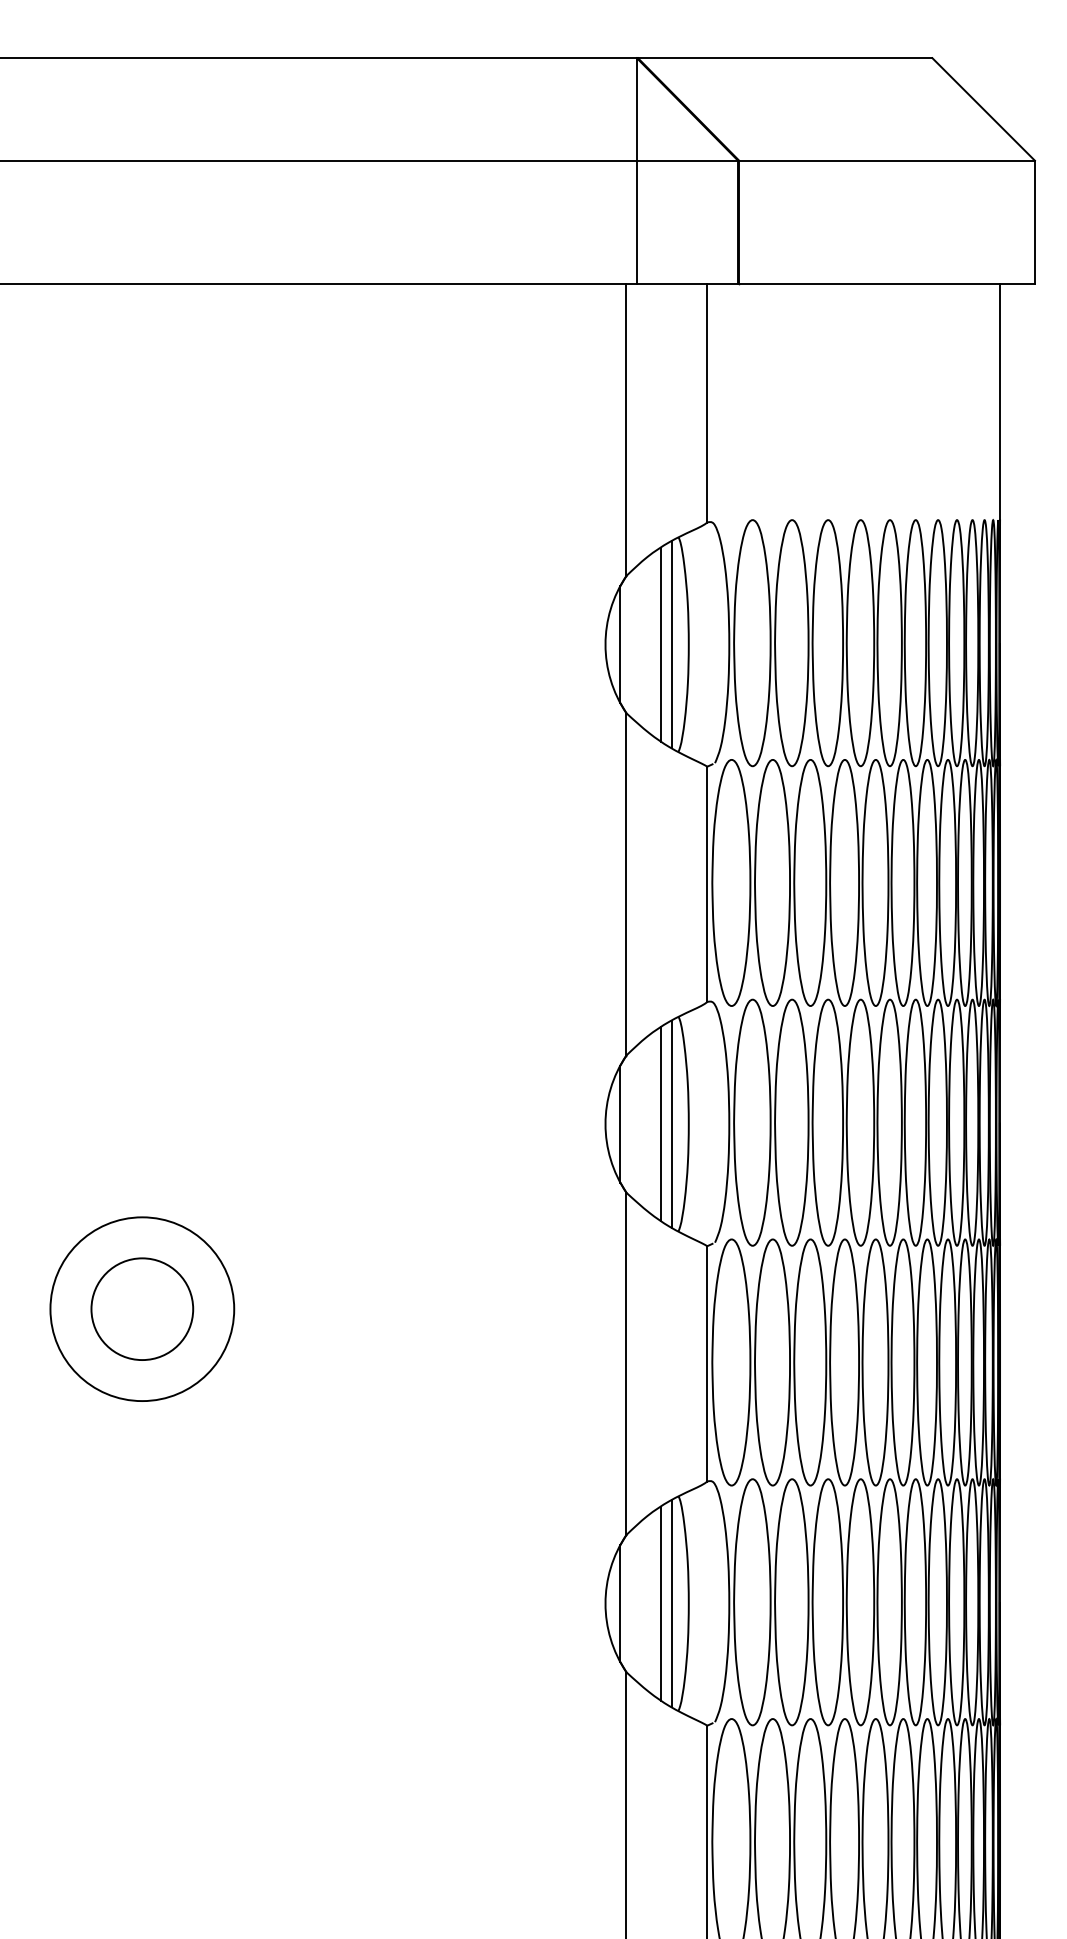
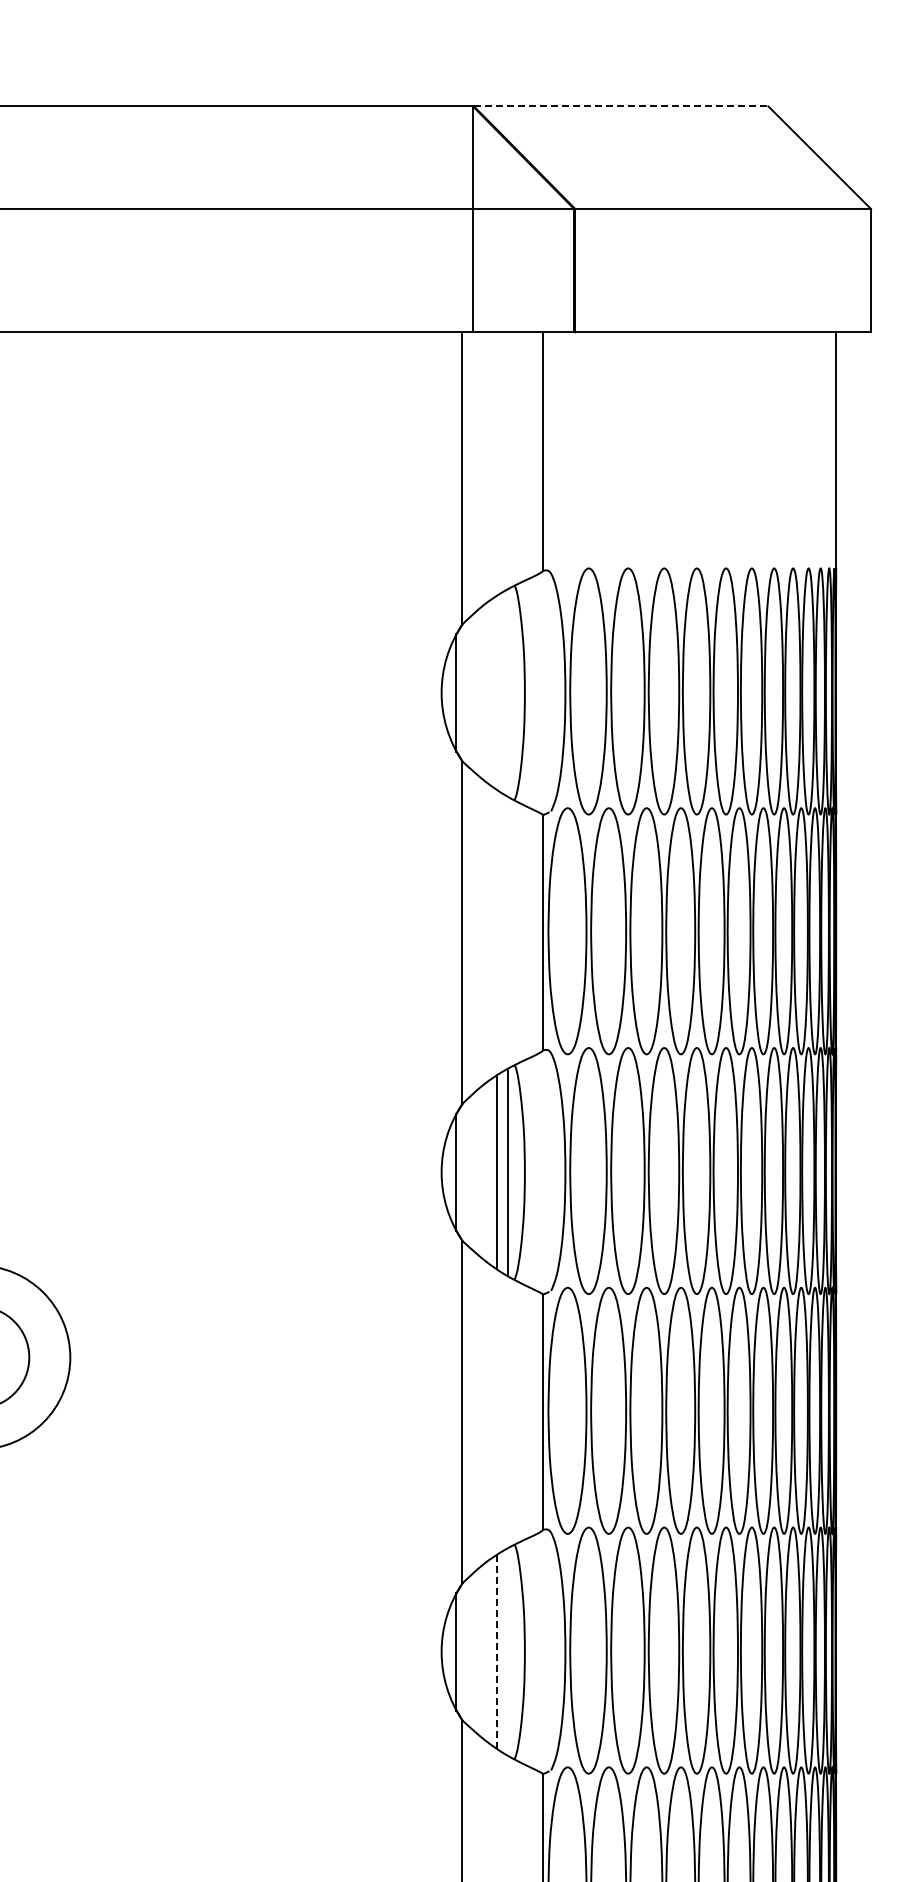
line: (785, 58) -> (621, 106), solid -> dashed
line: (661, 644) -> (497, 692), removed
line: (671, 644) -> (507, 692), removed
line: (661, 1603) -> (497, 1651), solid -> dashed
line: (671, 1603) -> (507, 1651), removed

